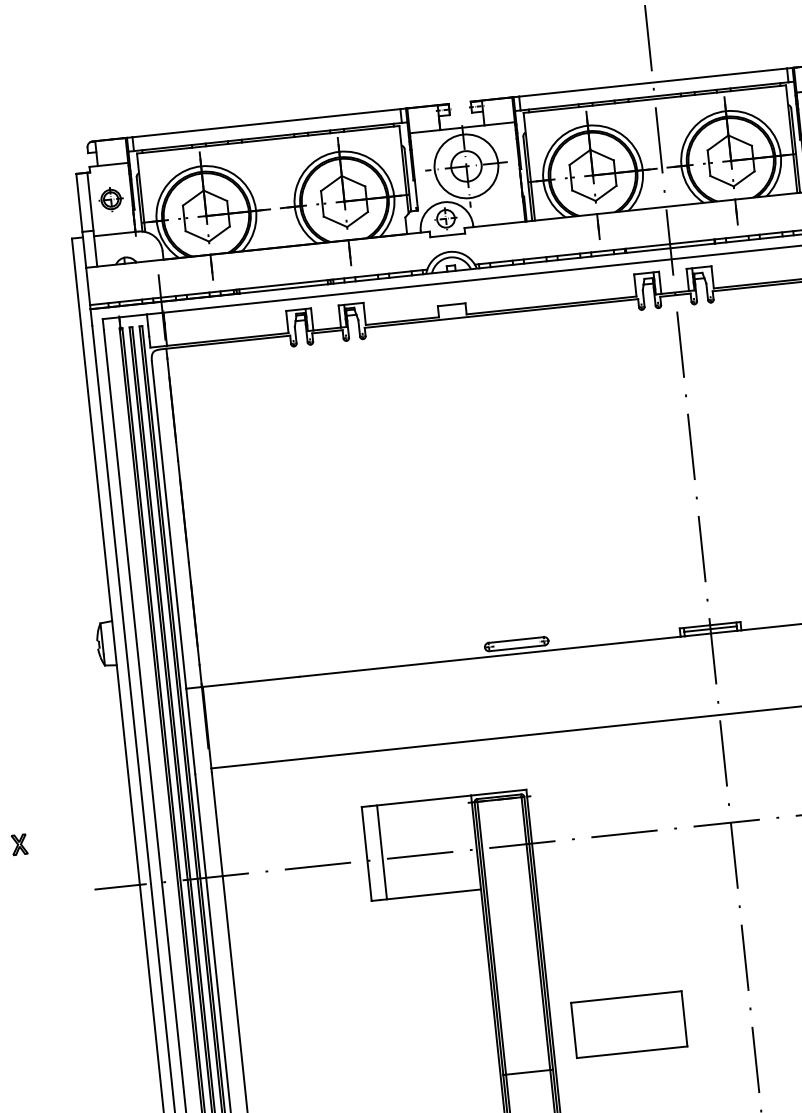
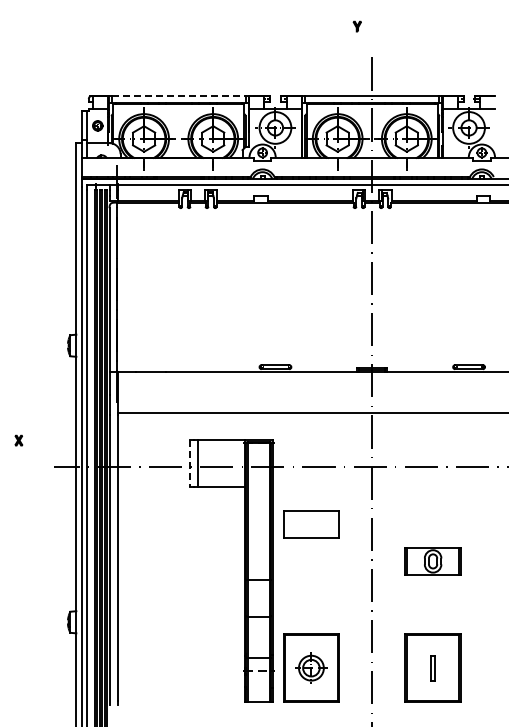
line: (268, 123) -> (179, 96), solid -> dashed
line: (367, 854) -> (190, 463), solid -> dashed
part: (629, 1024) -> (311, 524), moved

